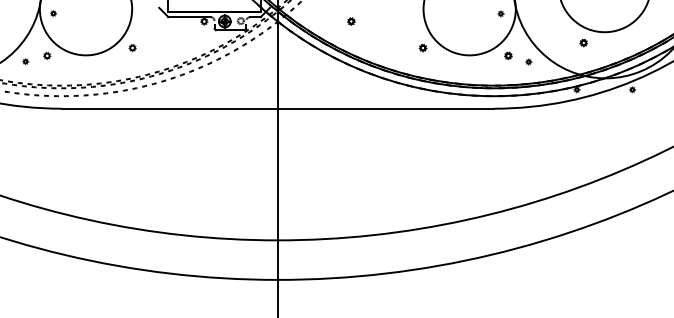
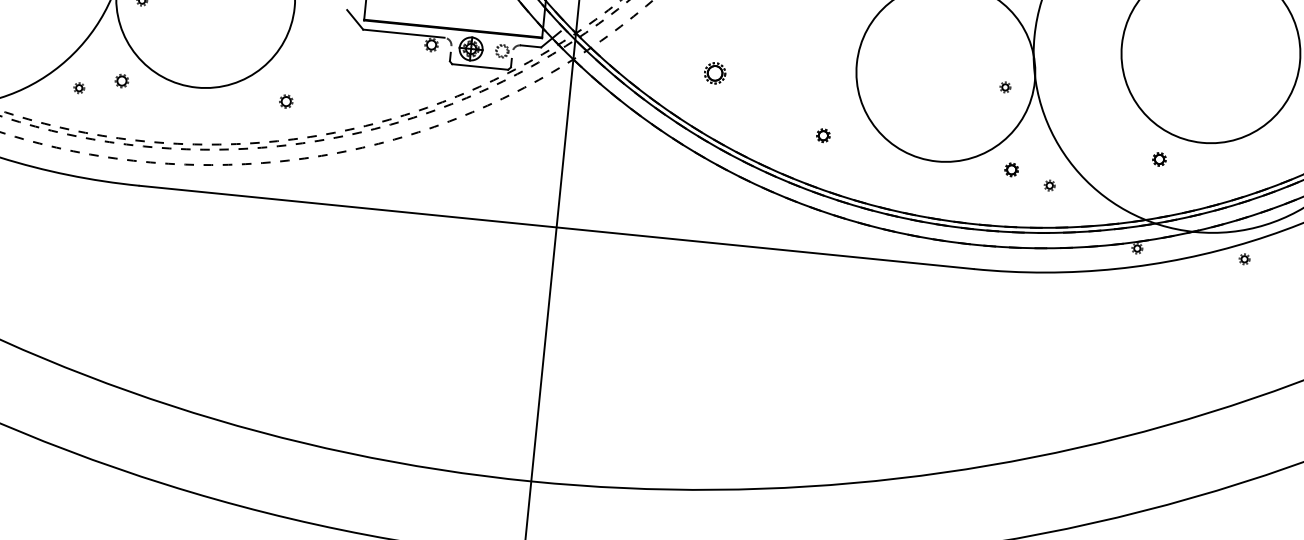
part: (351, 21) -> (715, 73), size x1.6
part: (132, 48) -> (285, 102), moved
part: (422, 48) -> (822, 136), moved

